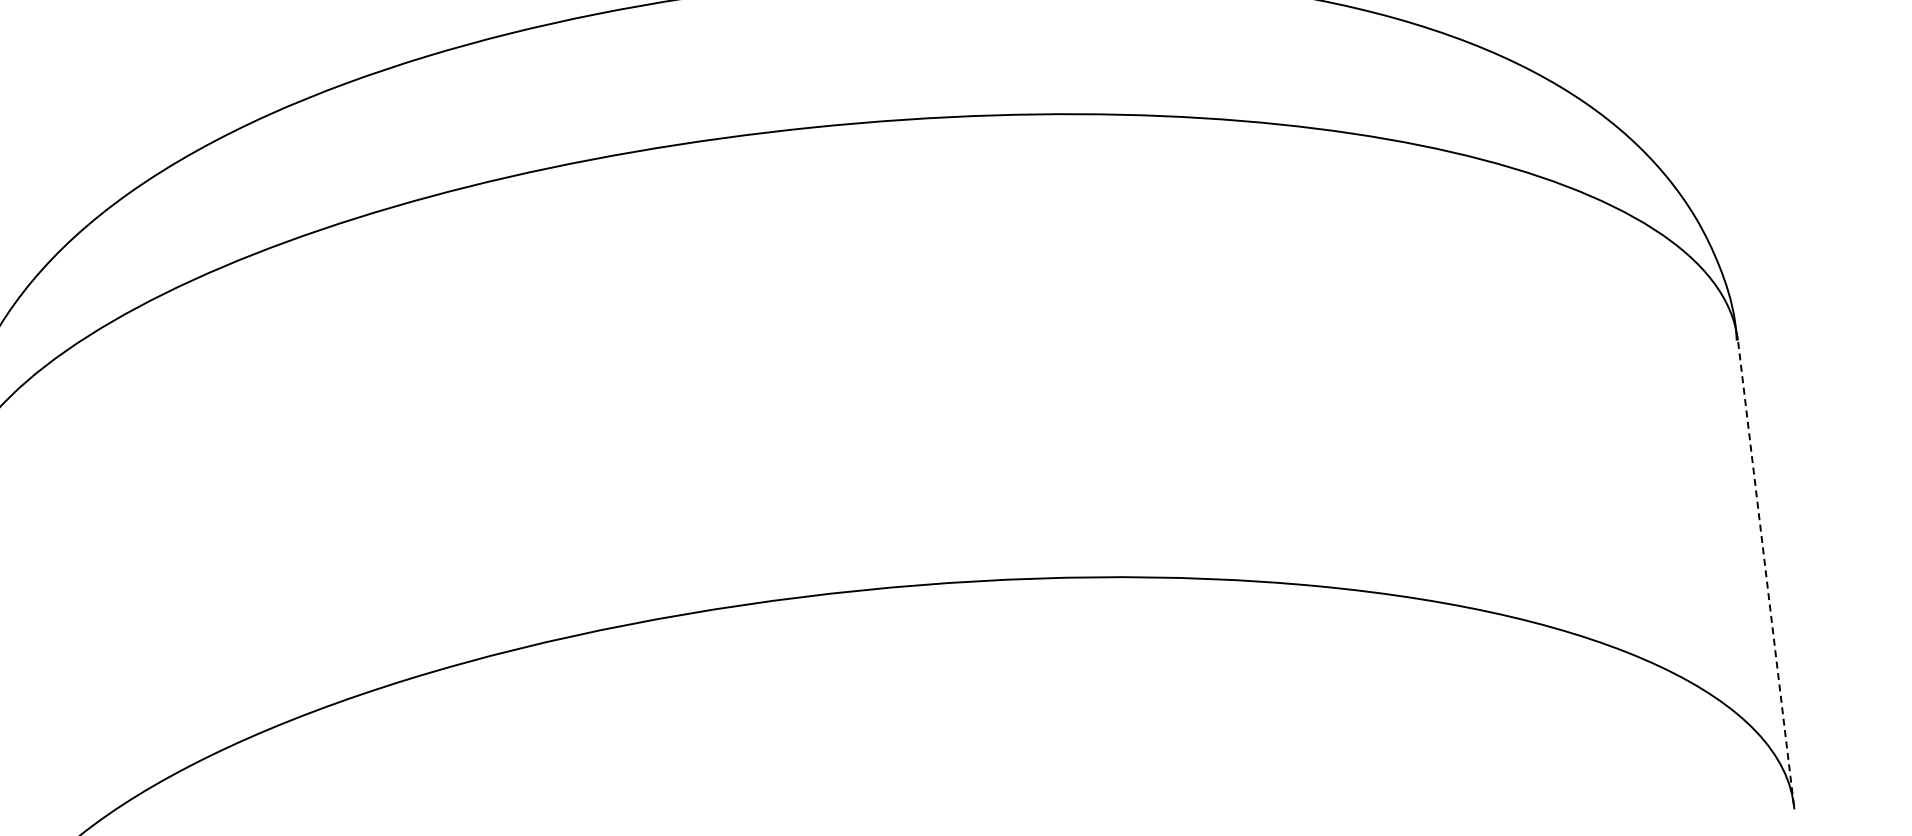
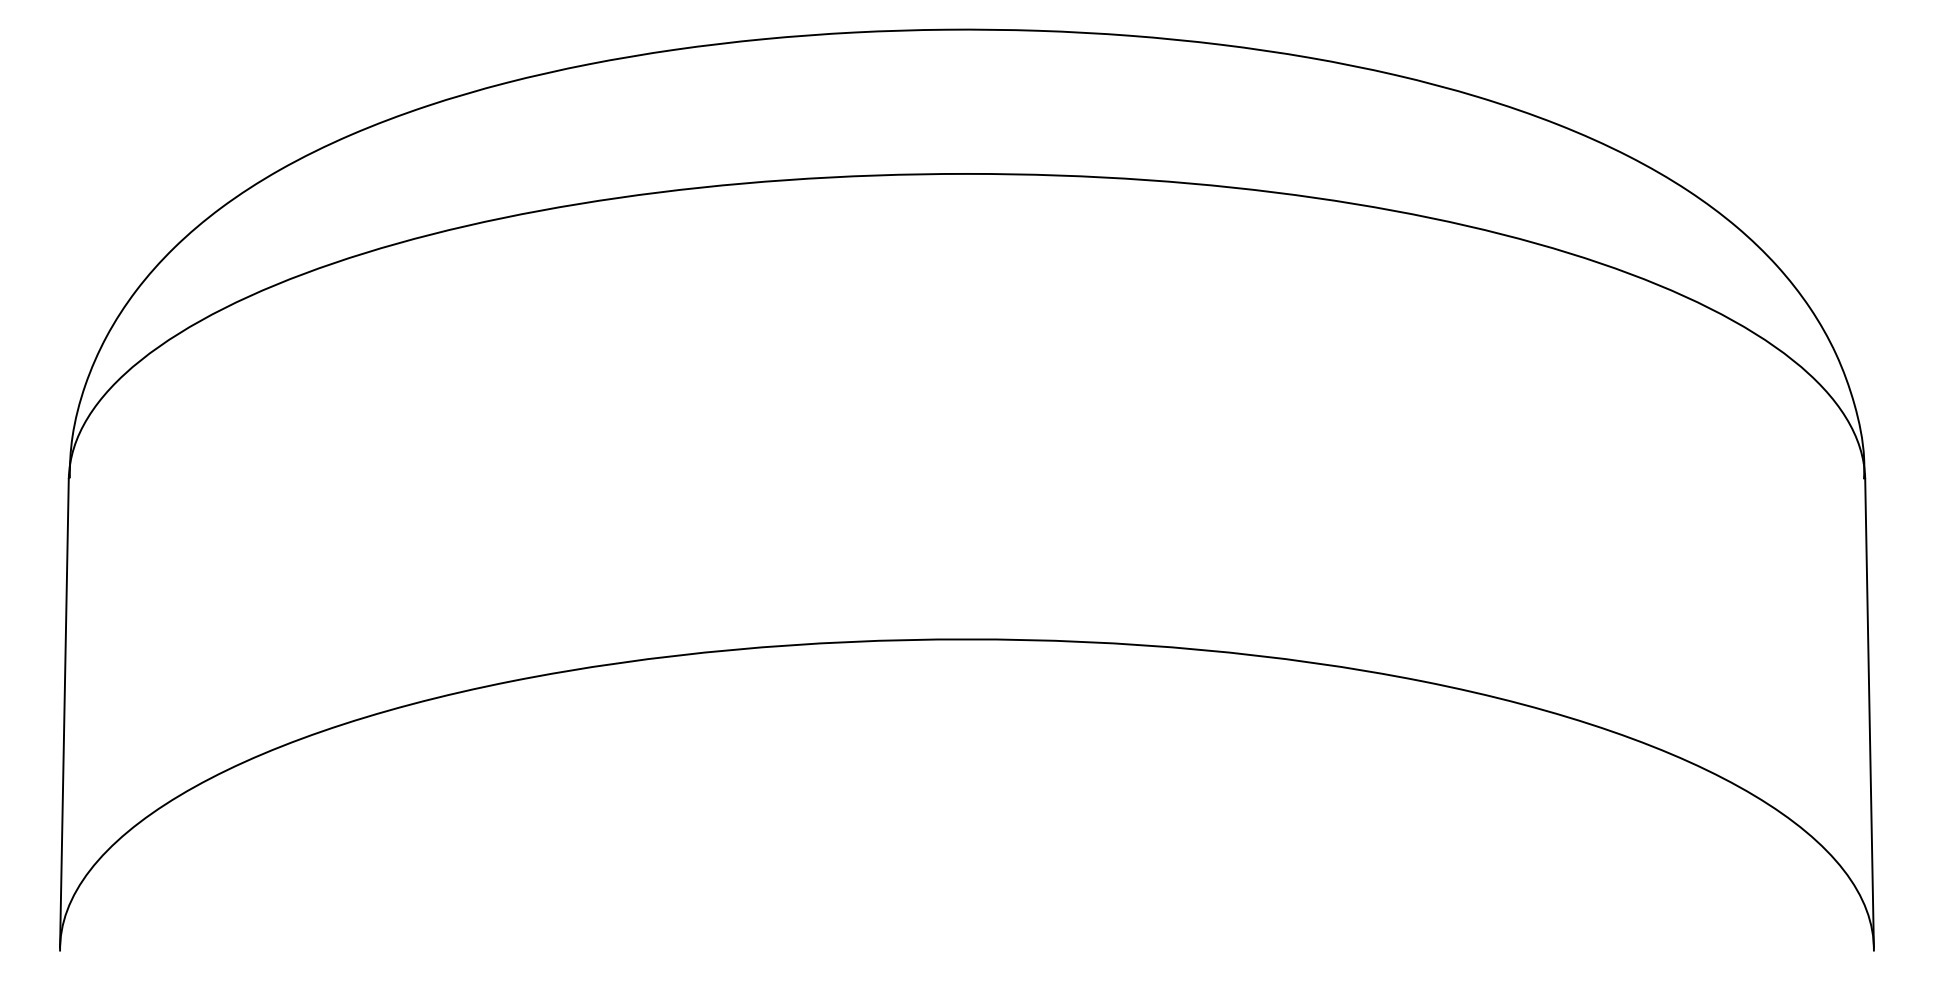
line: (1765, 572) -> (1869, 712), dashed -> solid

